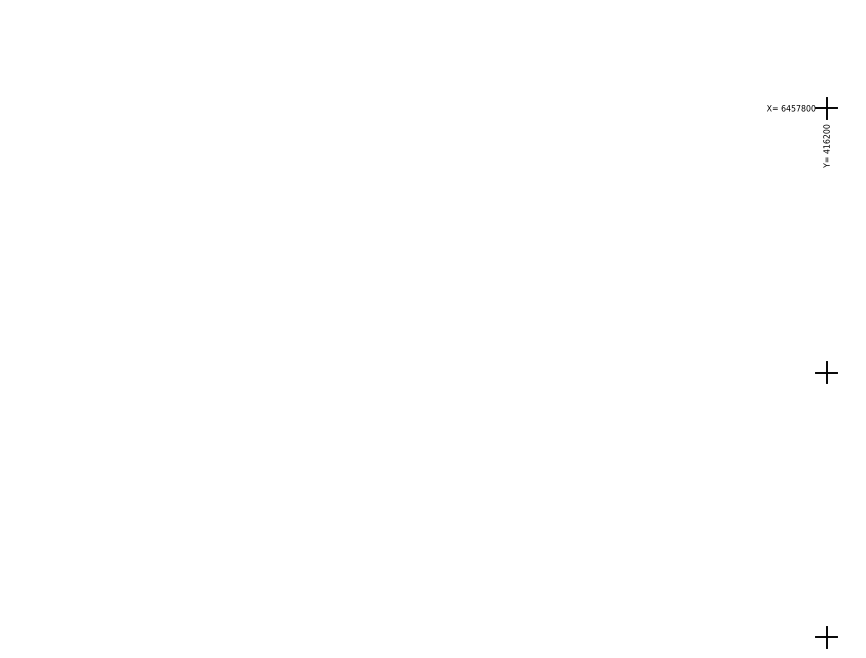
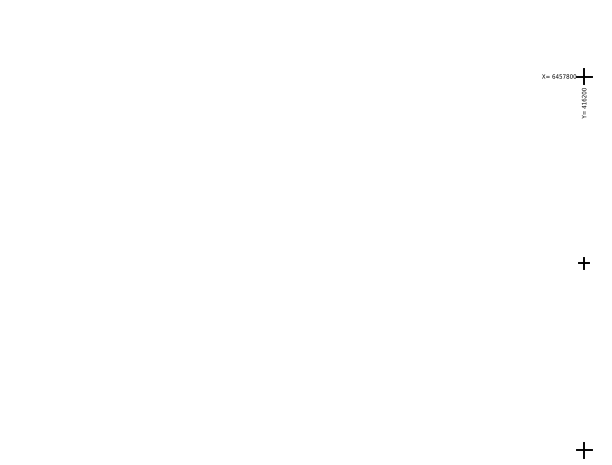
part: (827, 372) -> (584, 263), size x0.7

